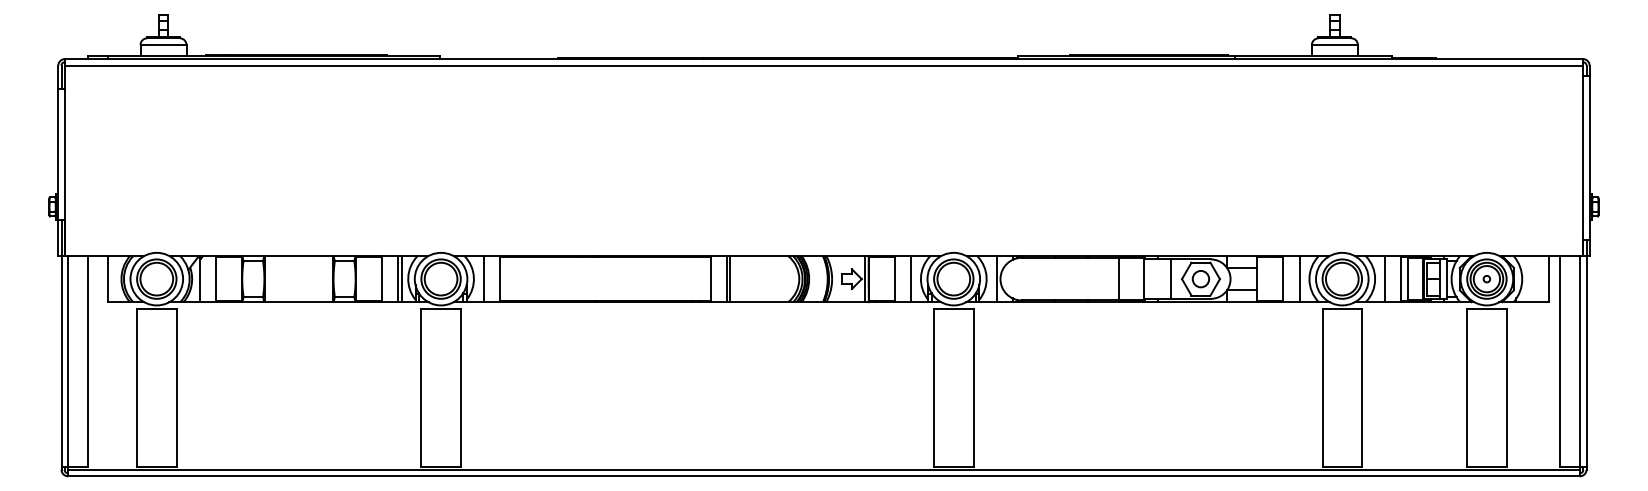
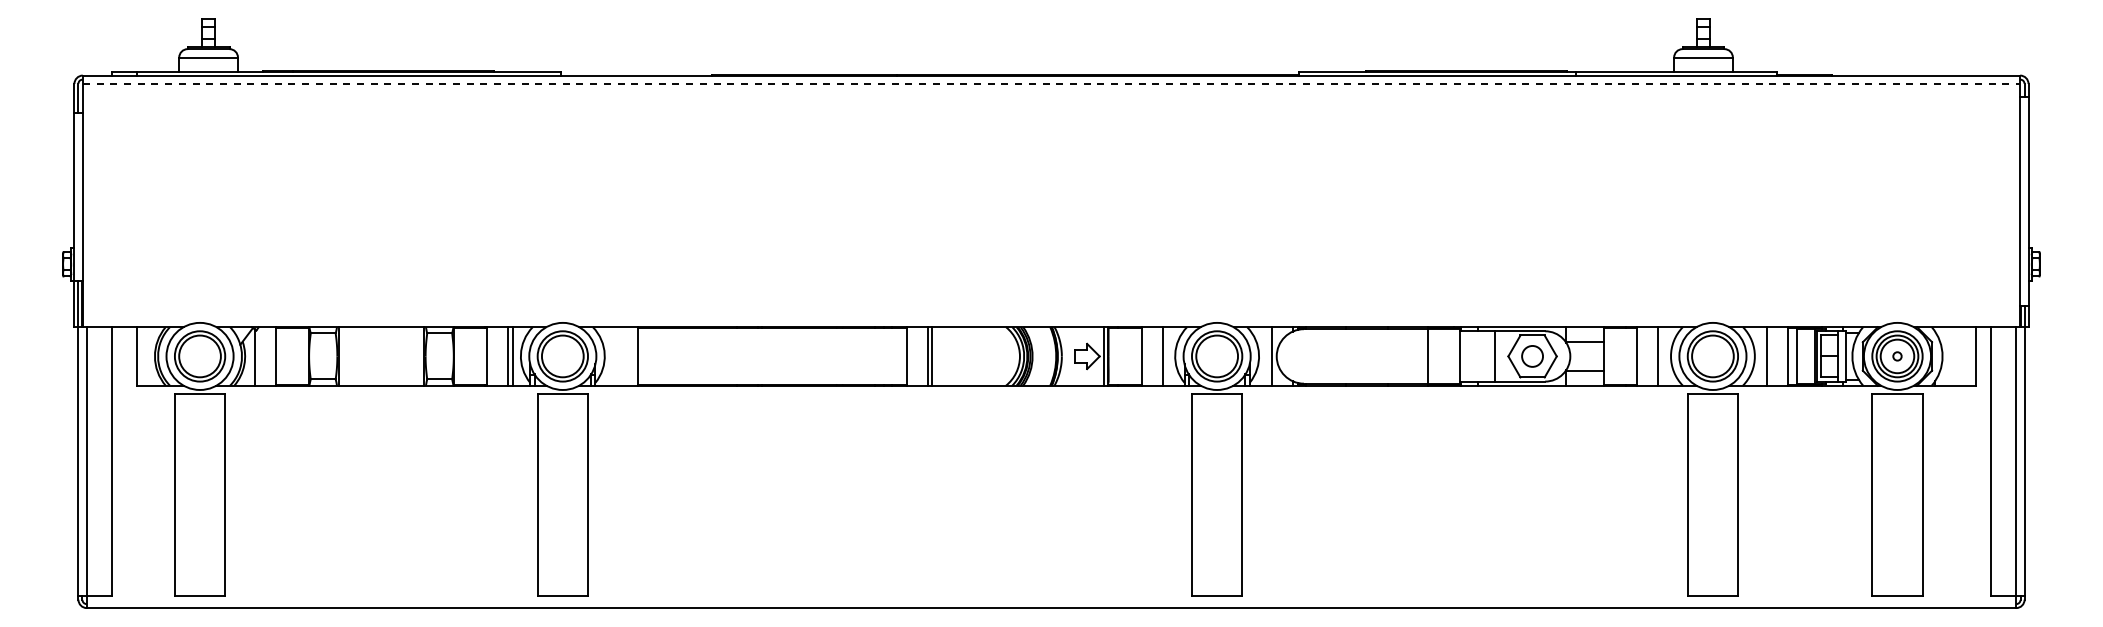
line: (824, 65) -> (1051, 83), solid -> dashed
line: (483, 279) -> (617, 356), removed
line: (824, 469) -> (1051, 599), removed

